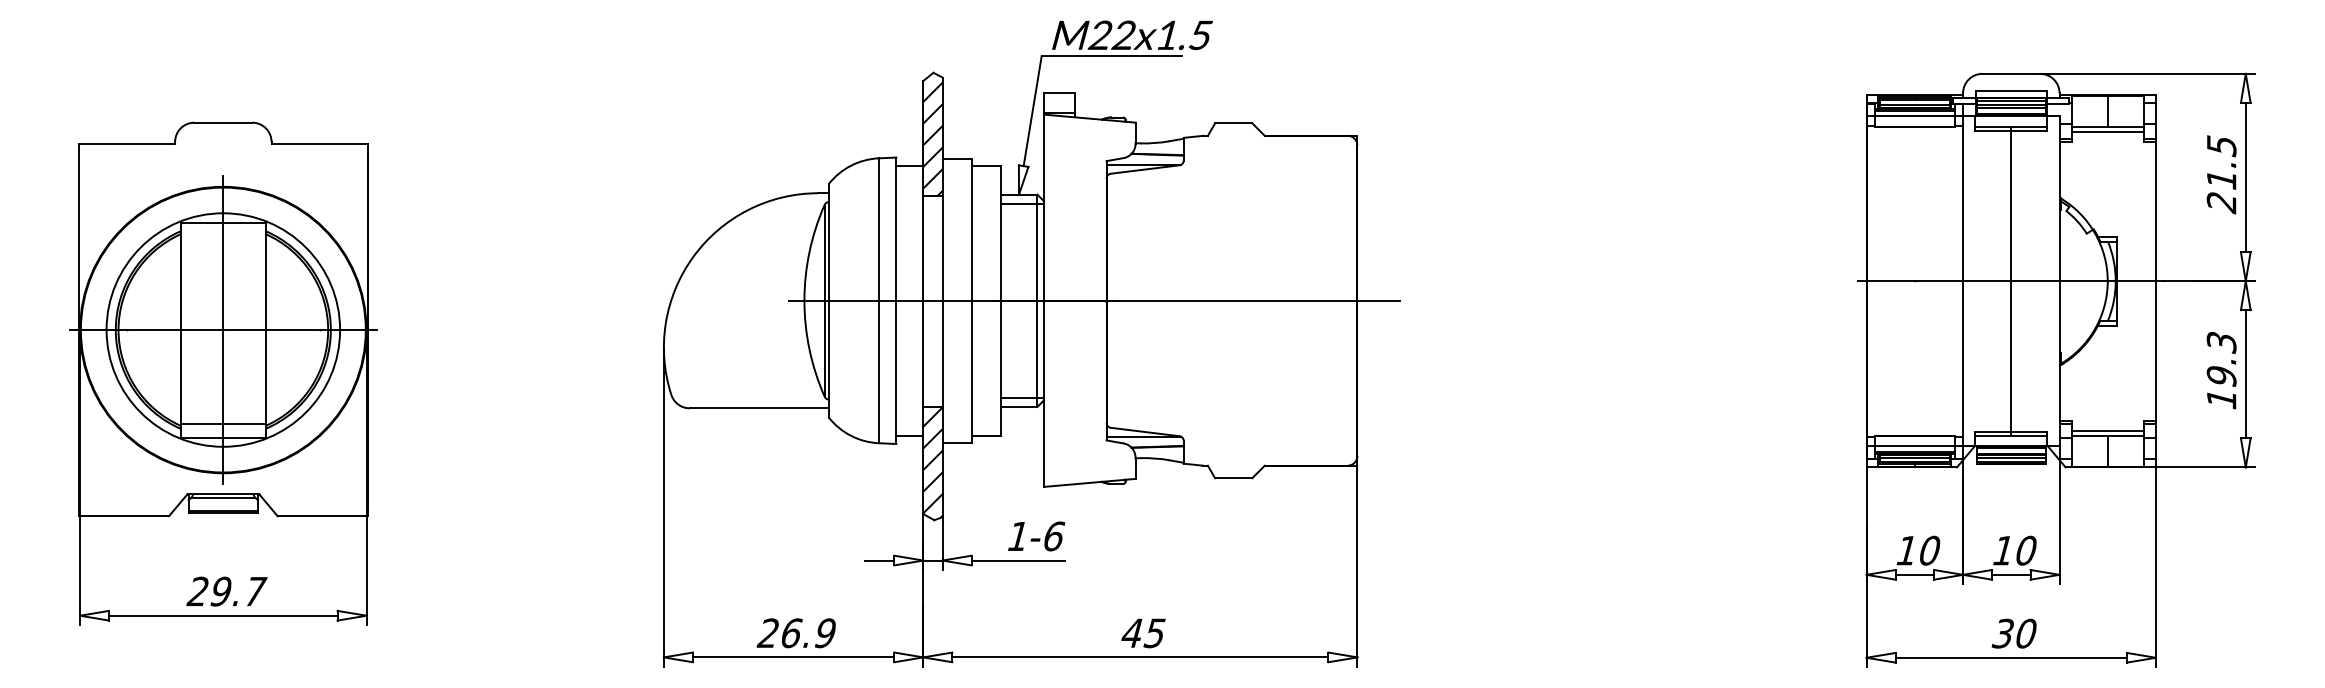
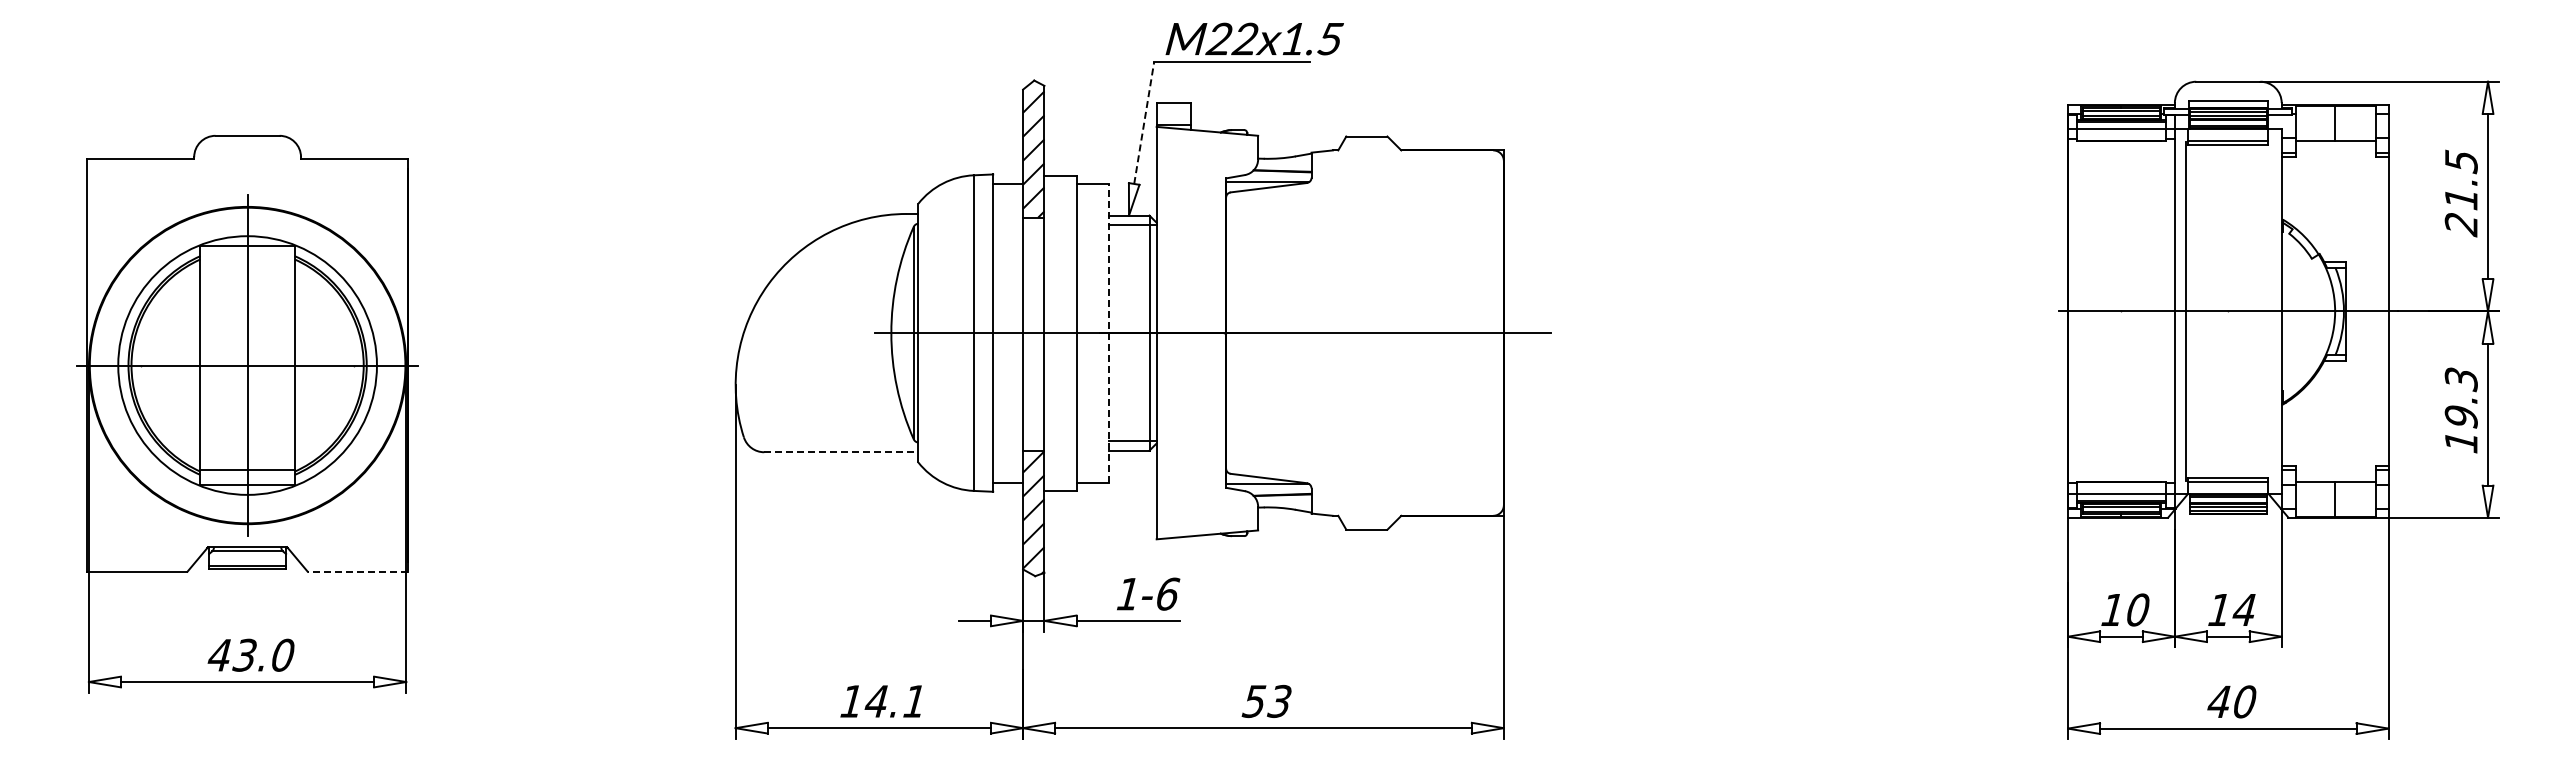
line: (1032, 110) -> (1144, 122), solid -> dashed
line: (2108, 131) -> (2335, 145), removed
line: (2011, 280) -> (2186, 310), moved
line: (1000, 301) -> (1108, 333), solid -> dashed
line: (759, 408) -> (841, 452), solid -> dashed
line: (2108, 431) -> (2335, 477), removed
line: (322, 515) -> (357, 571), solid -> dashed
text: (2025, 550) -> (2244, 609), 10 -> 14
text: (226, 590) -> (251, 654), 29.7 -> 43.0
text: (796, 633) -> (882, 701), 26.9 -> 14.1
text: (1143, 633) -> (1266, 701), 45 -> 53
text: (2002, 633) -> (2218, 701), 30 -> 40

